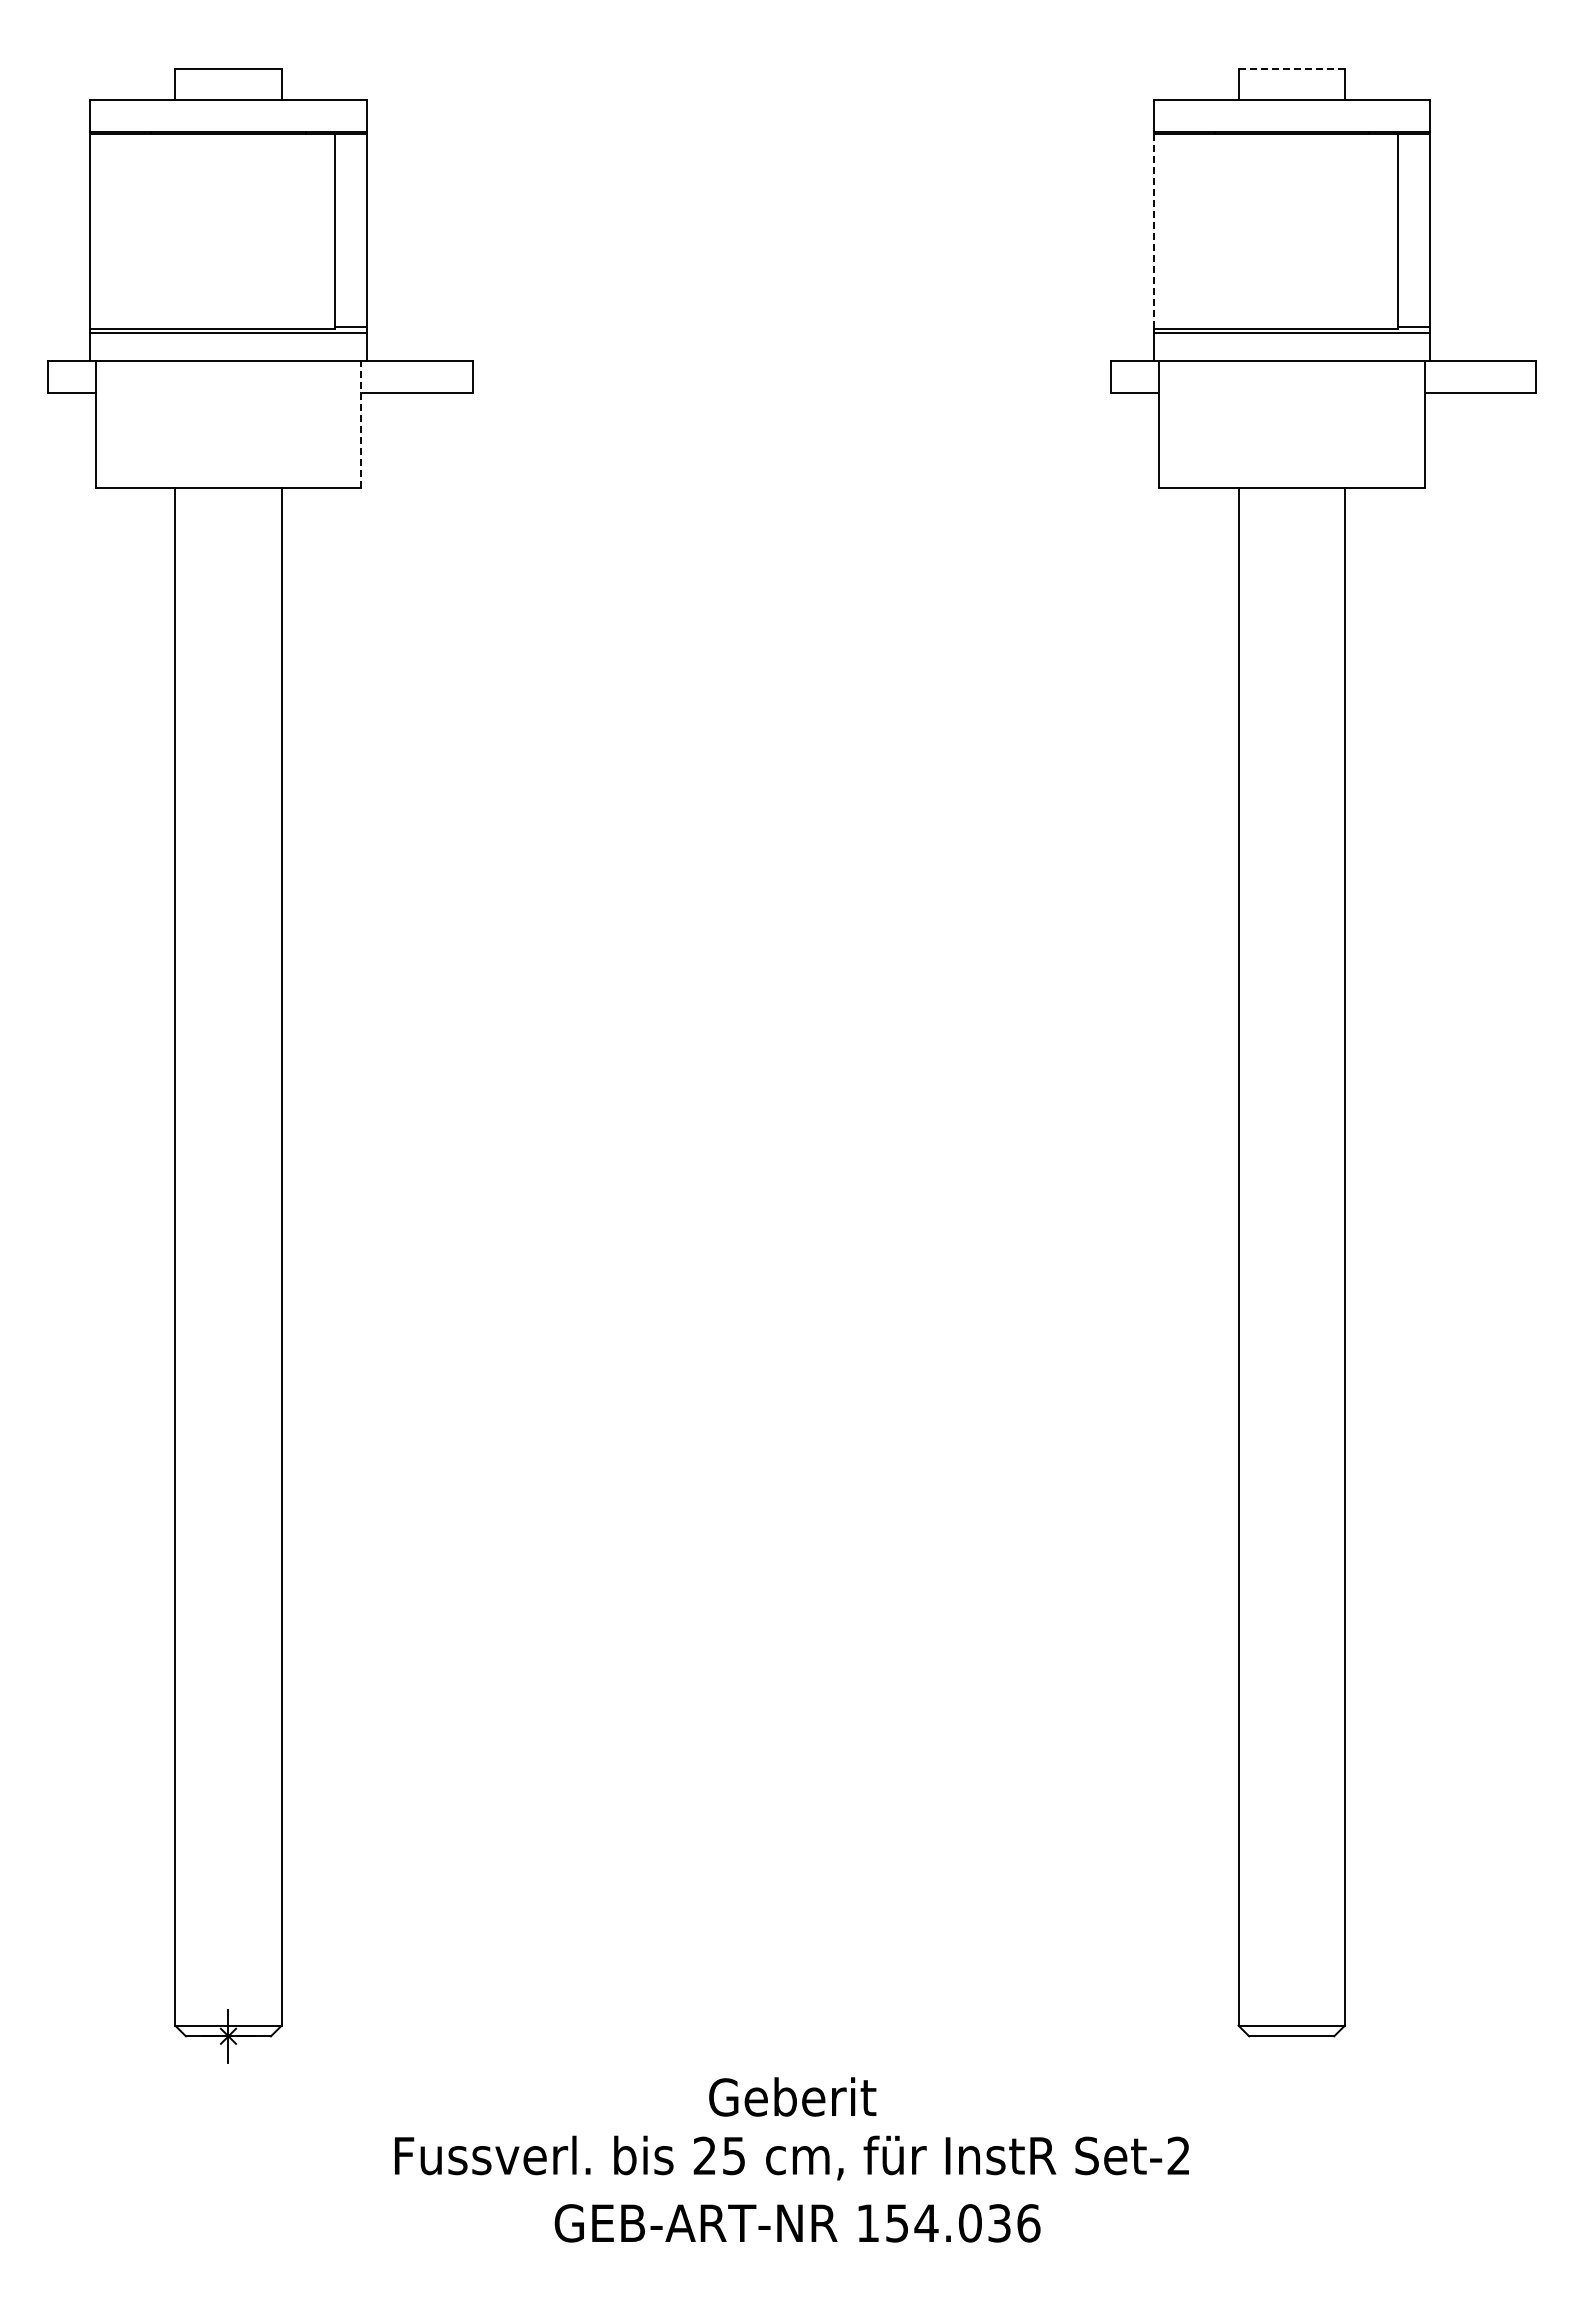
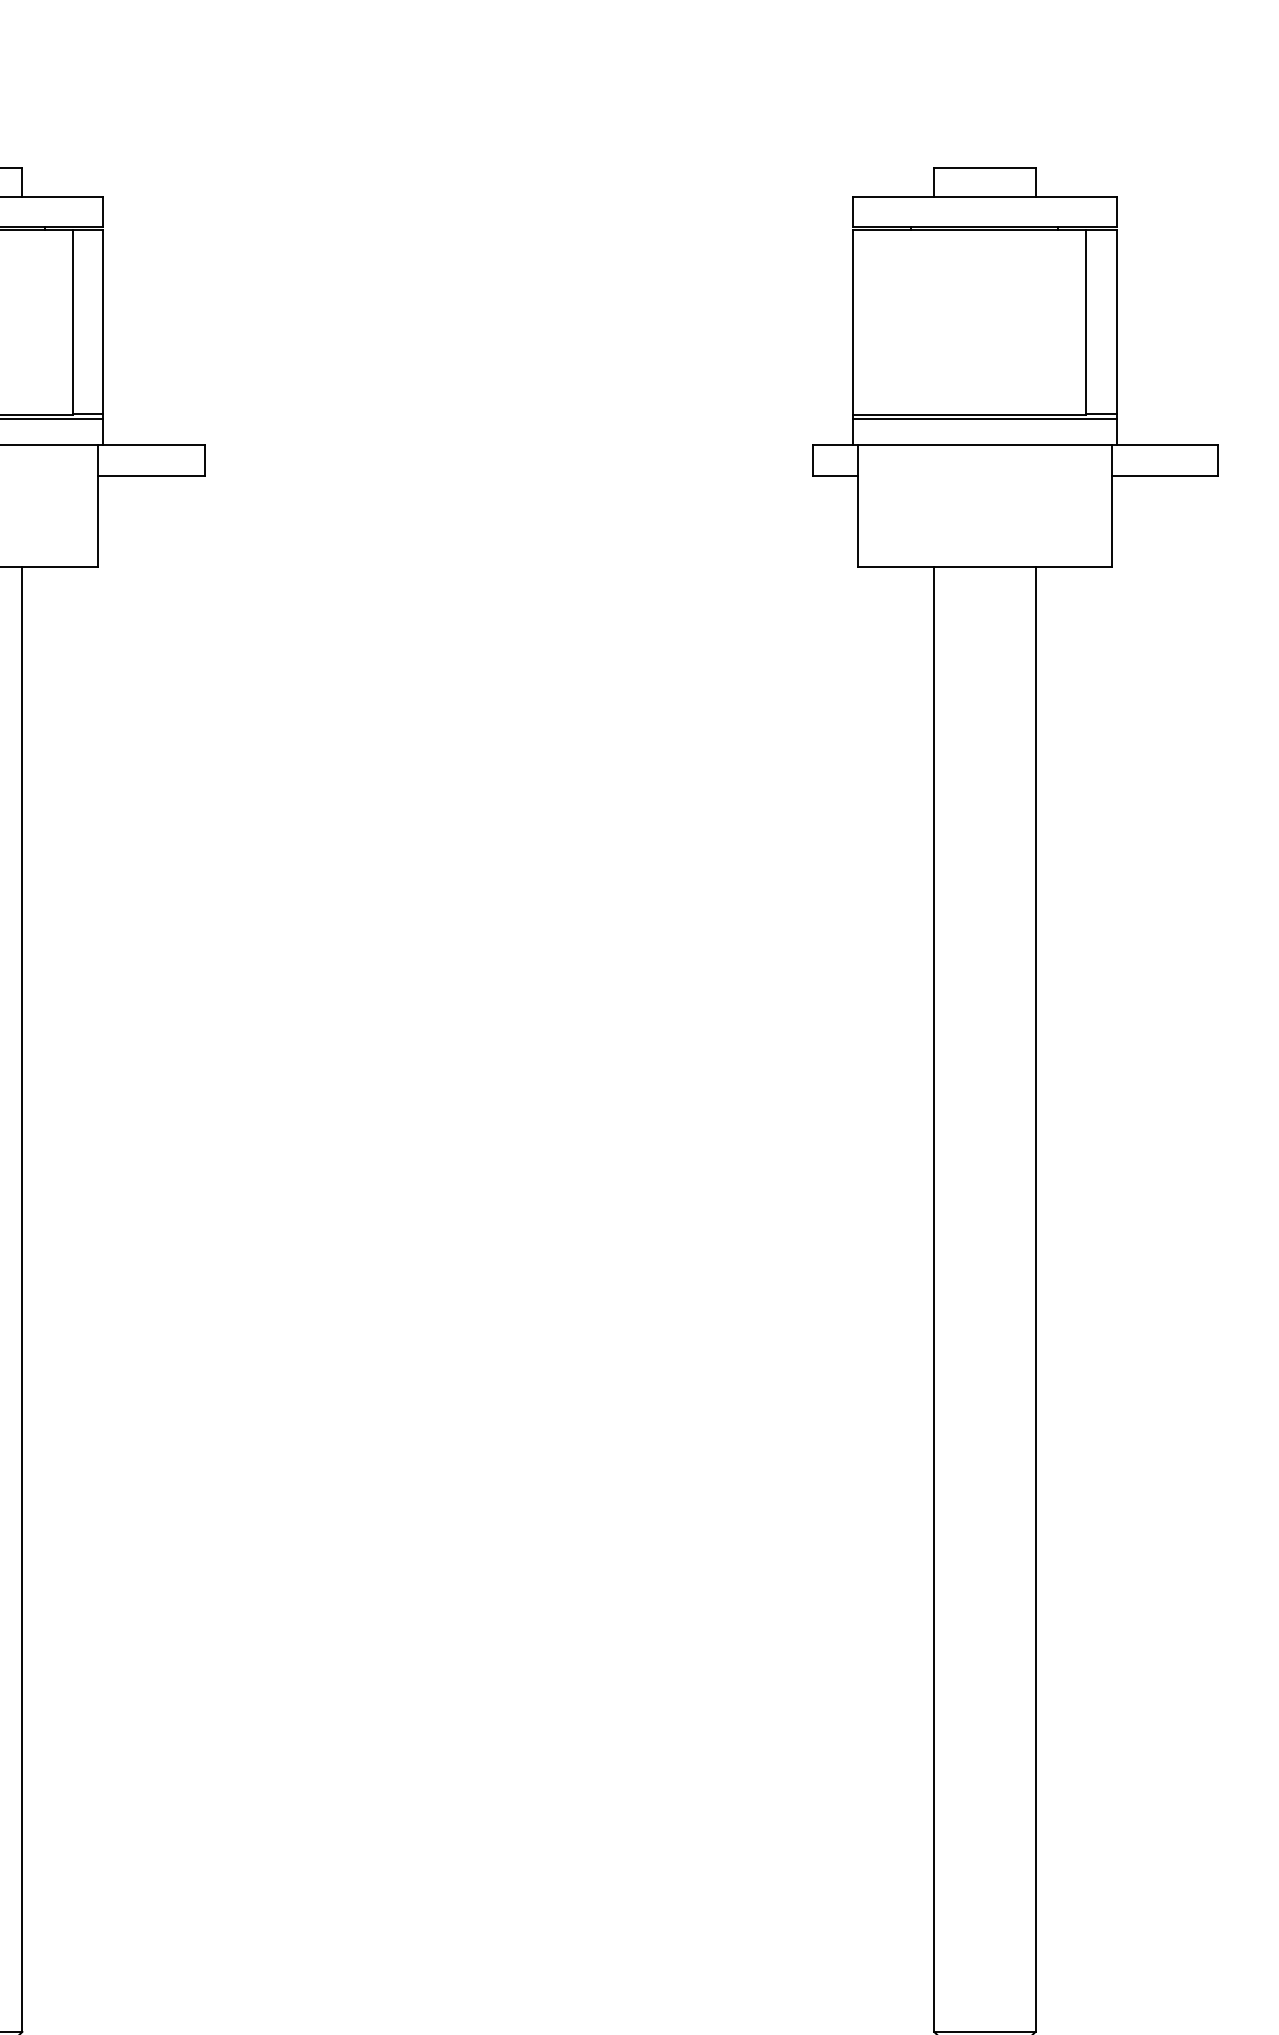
line: (1291, 69) -> (984, 167), dashed -> solid
line: (1153, 232) -> (853, 323), dashed -> solid
line: (361, 424) -> (98, 506), dashed -> solid

